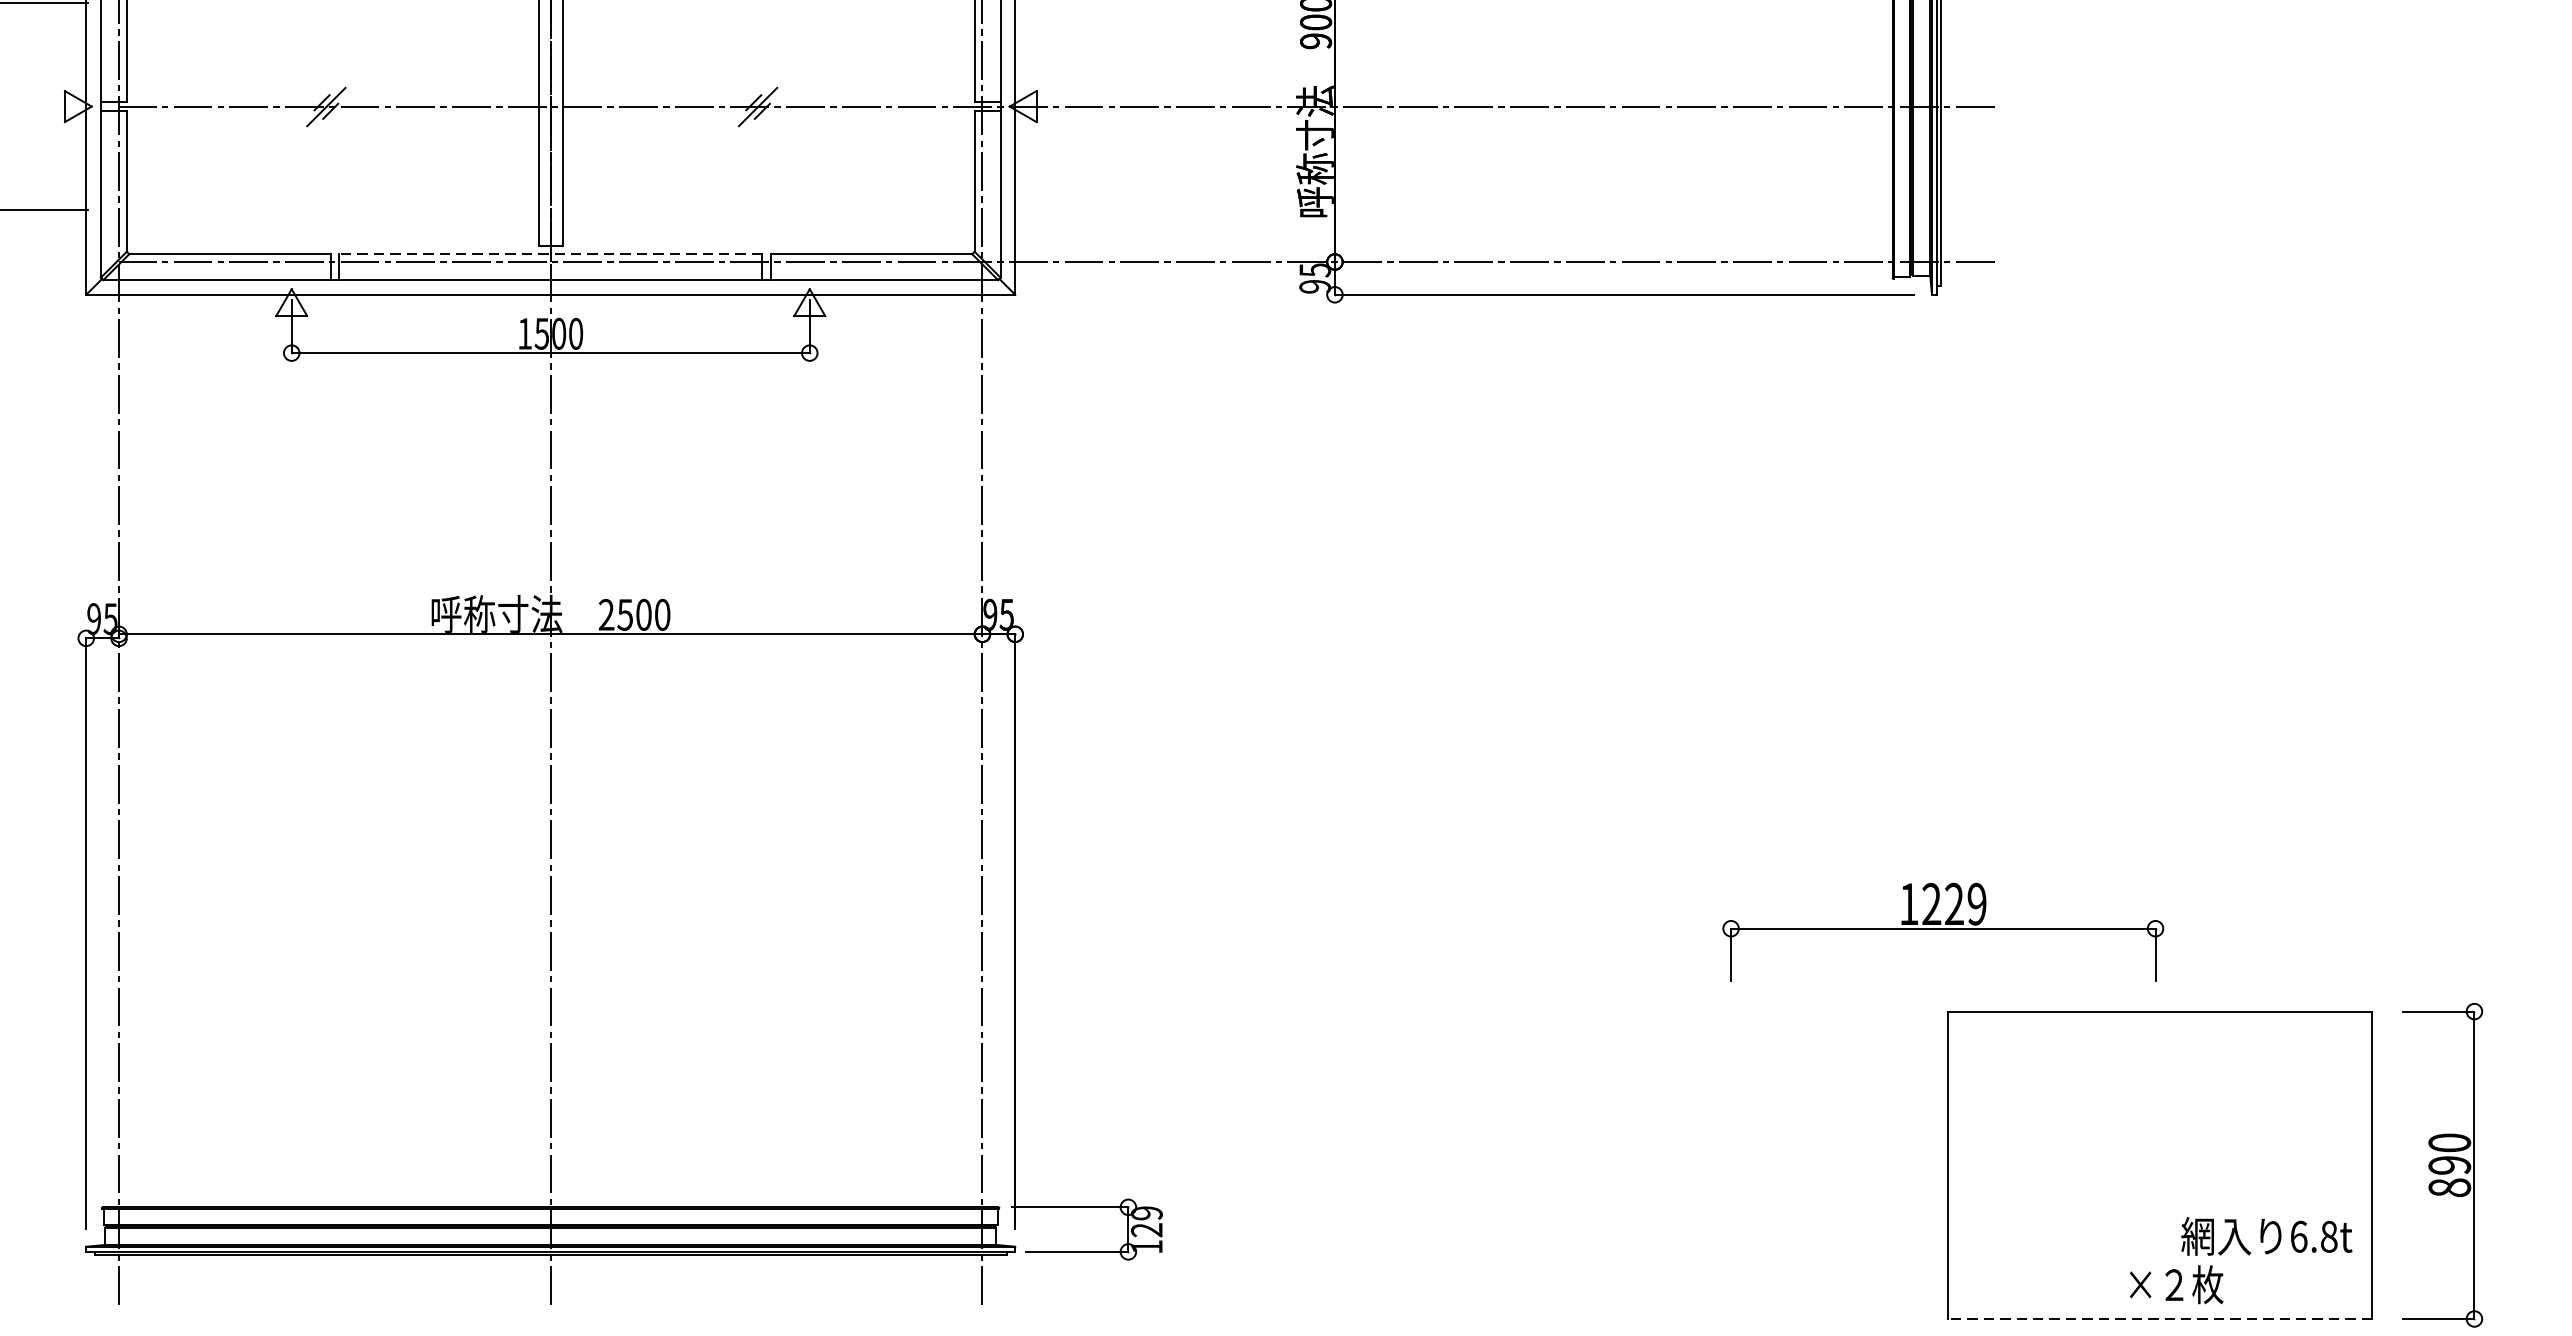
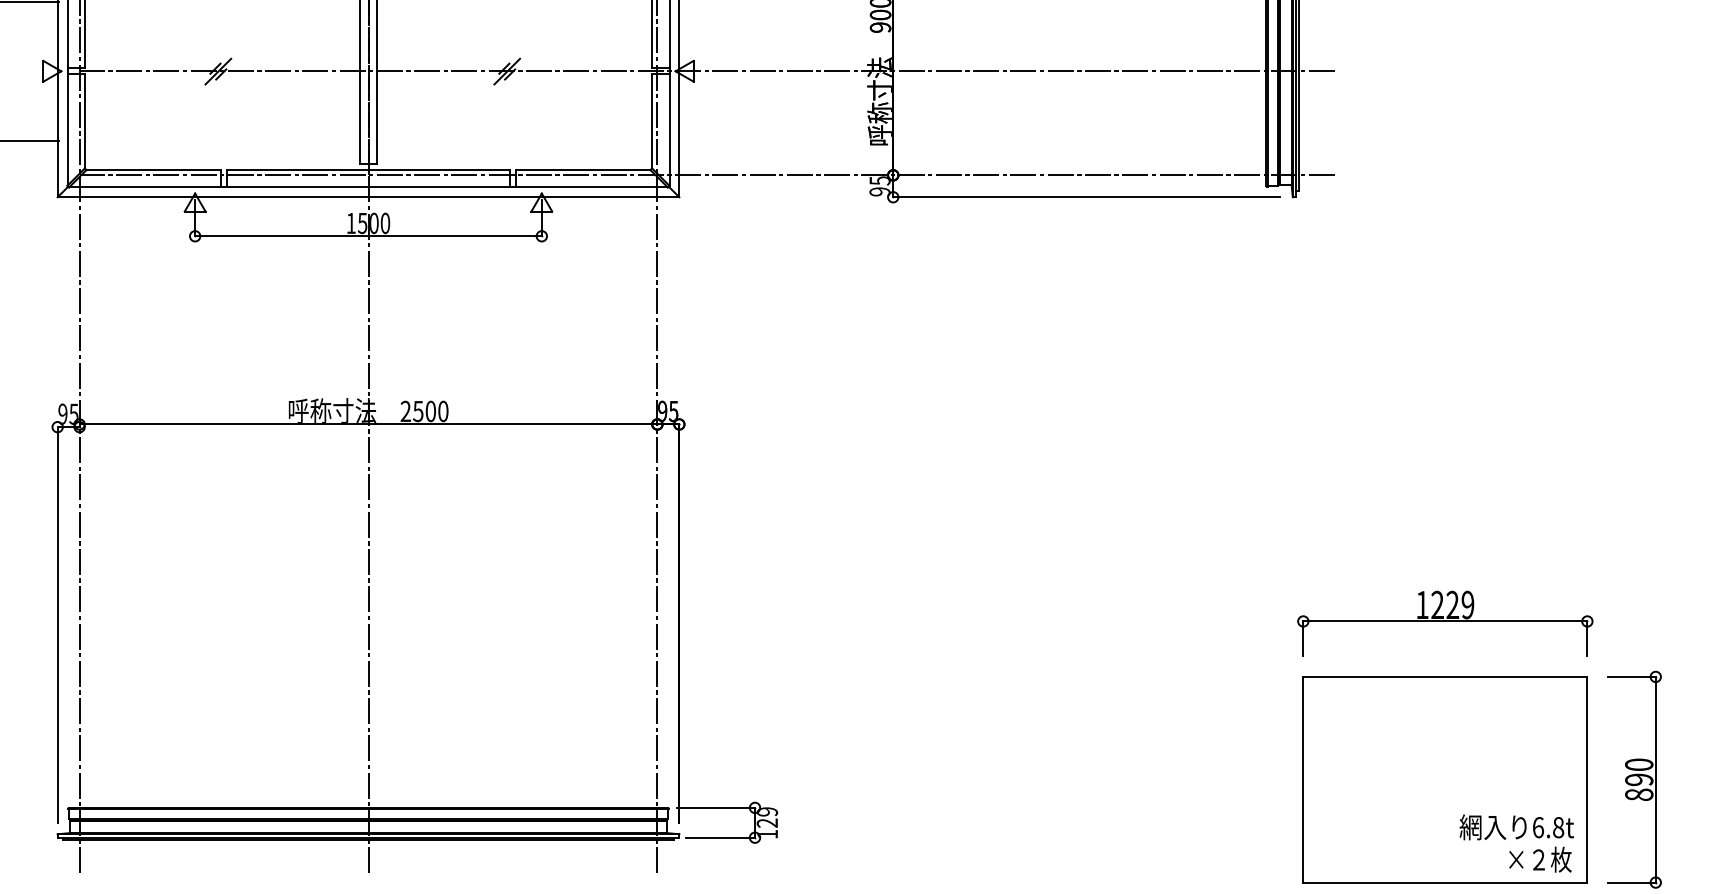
line: (550, 254) -> (368, 170), dashed -> solid
part: (1943, 931) -> (1445, 623), moved
text: (2176, 1284) -> (1540, 859), moved
line: (2158, 1318) -> (1444, 882), dashed -> solid

